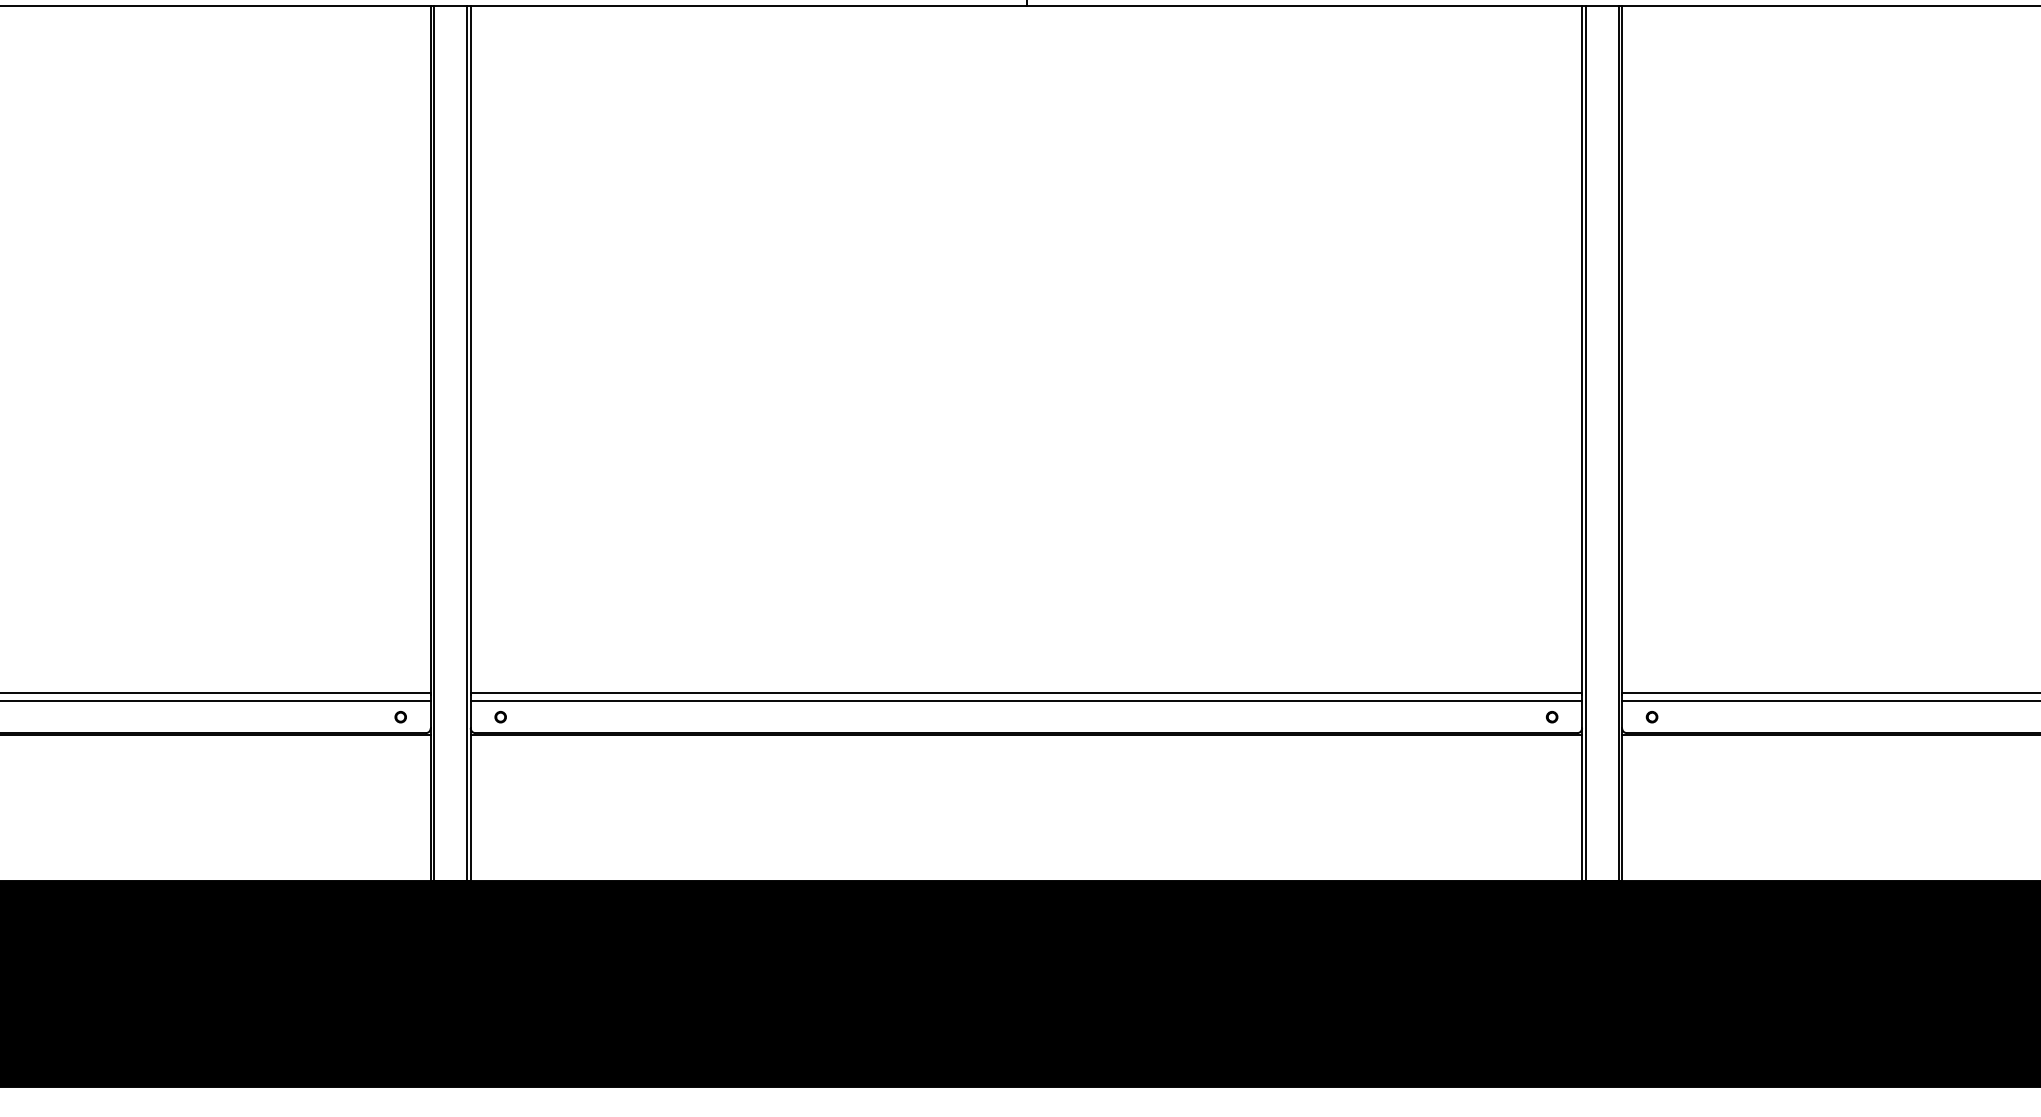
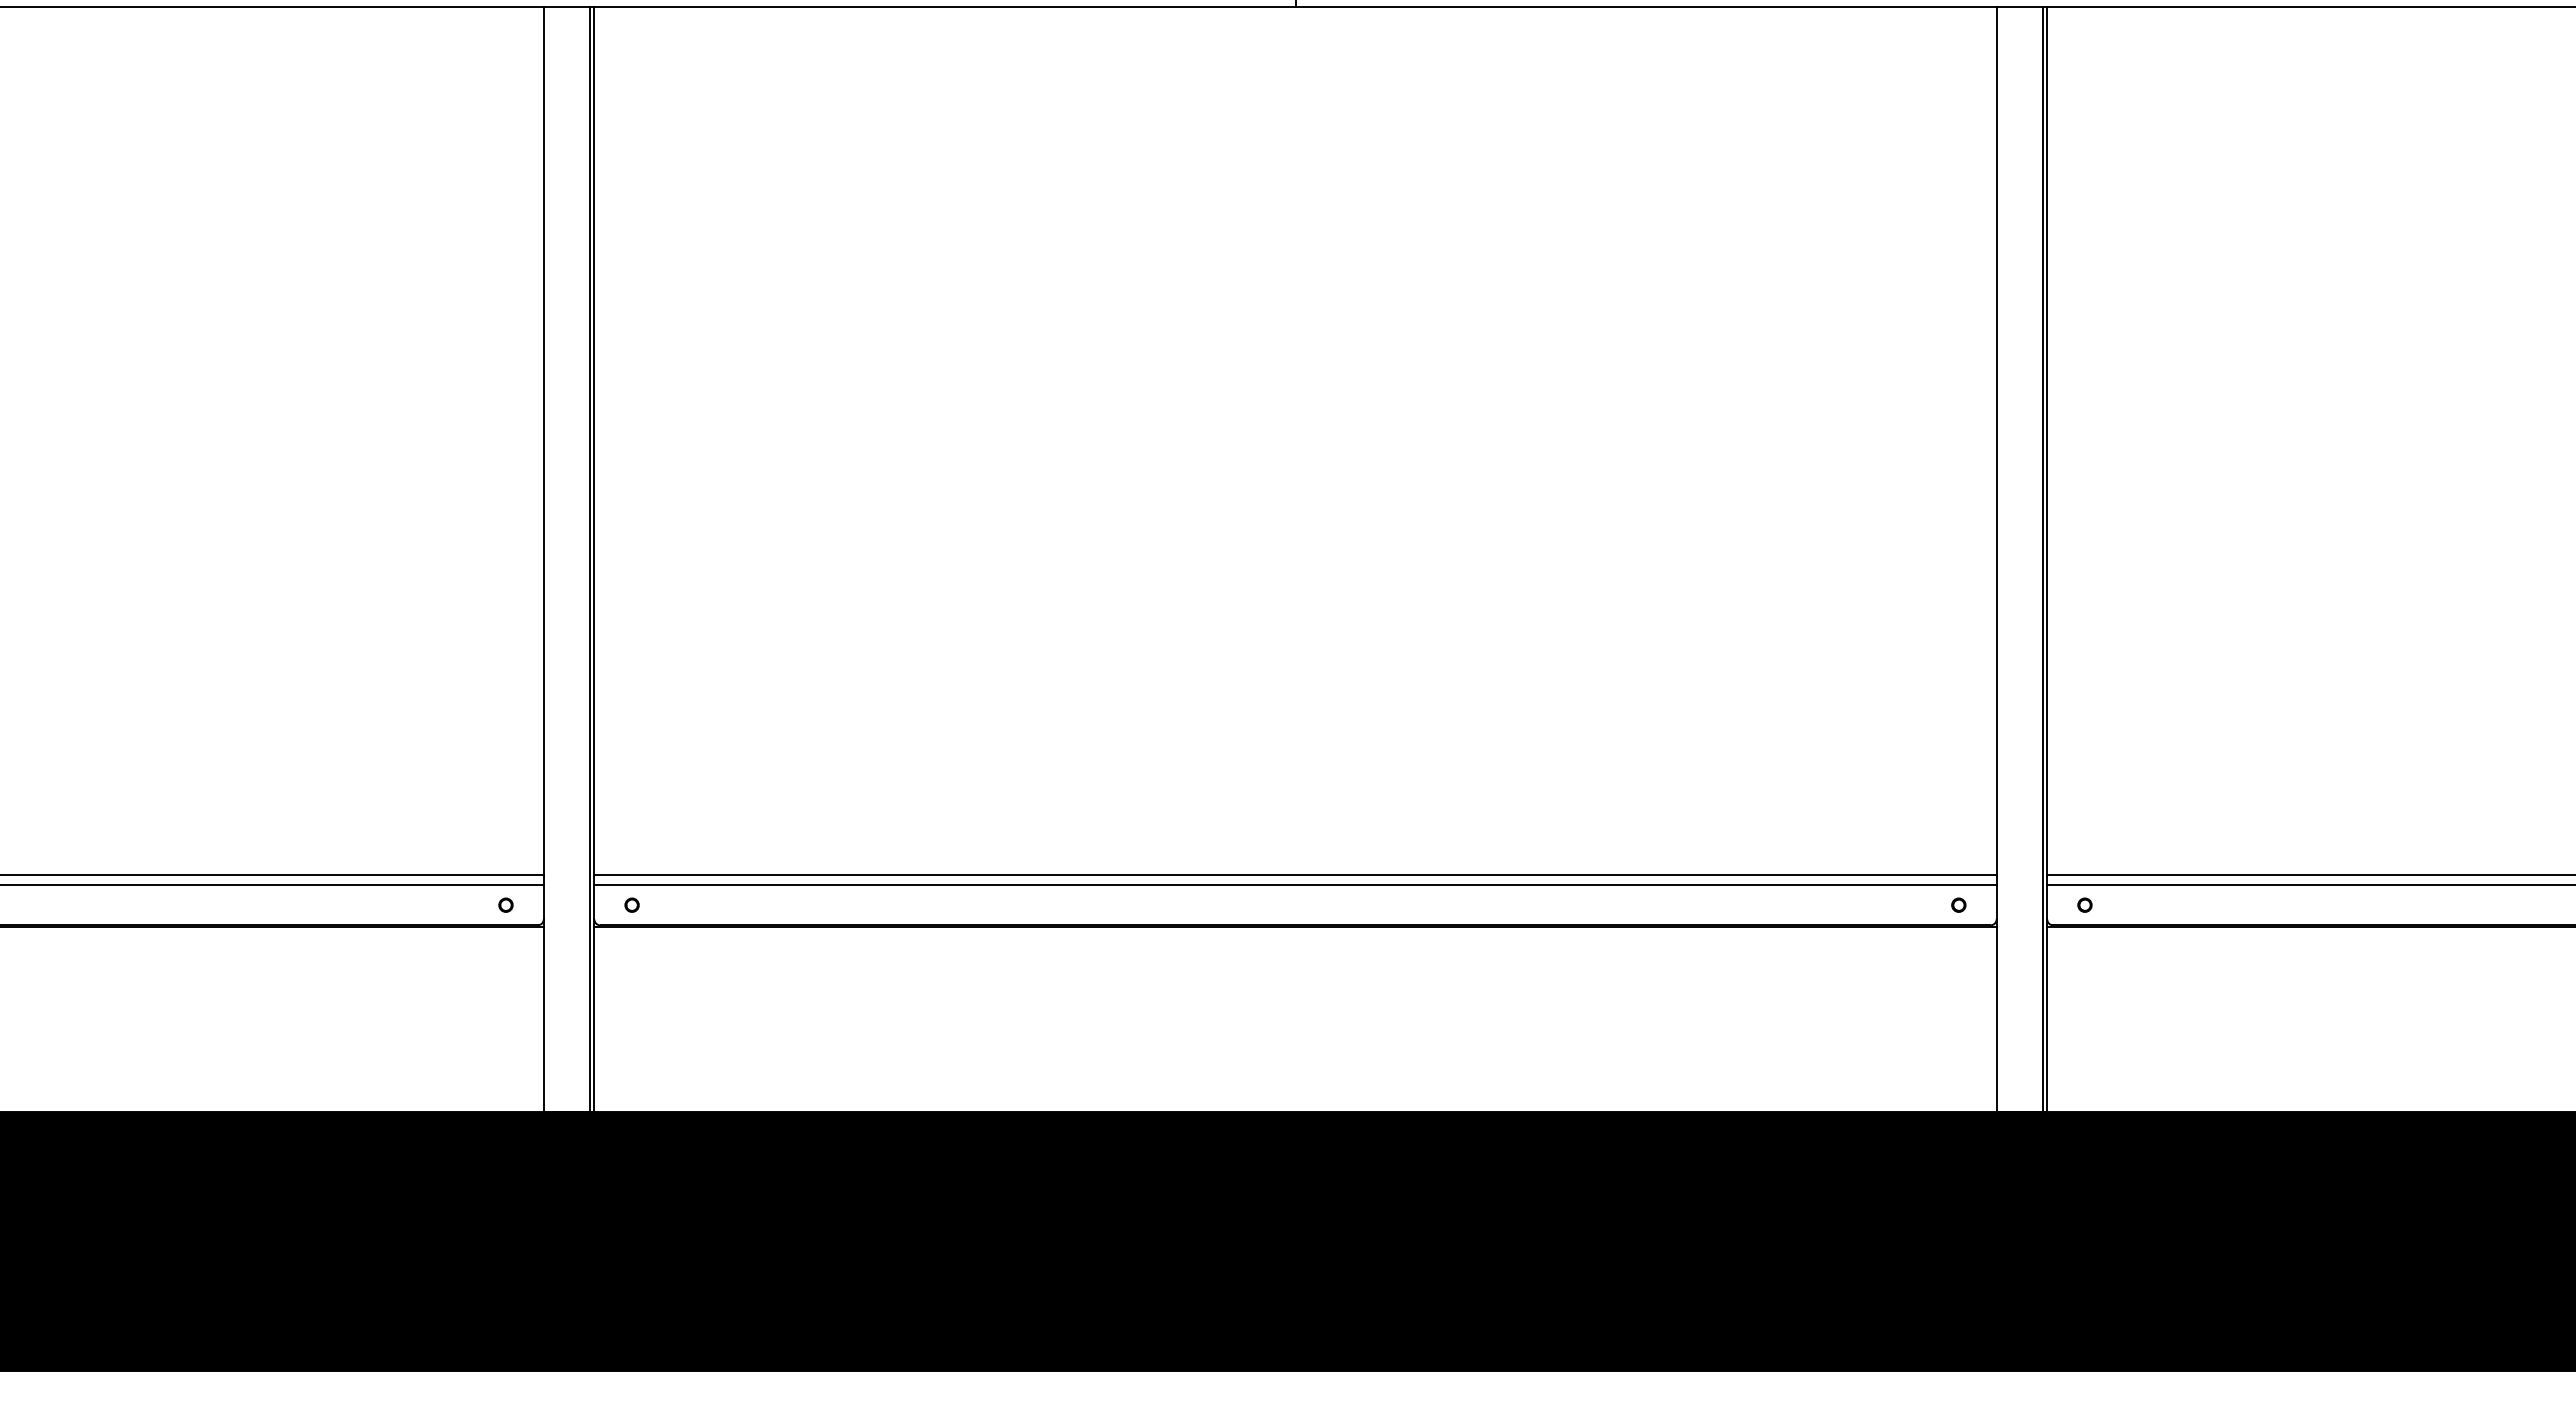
line: (434, 443) -> (548, 559), removed
line: (1585, 443) -> (2001, 559), removed

